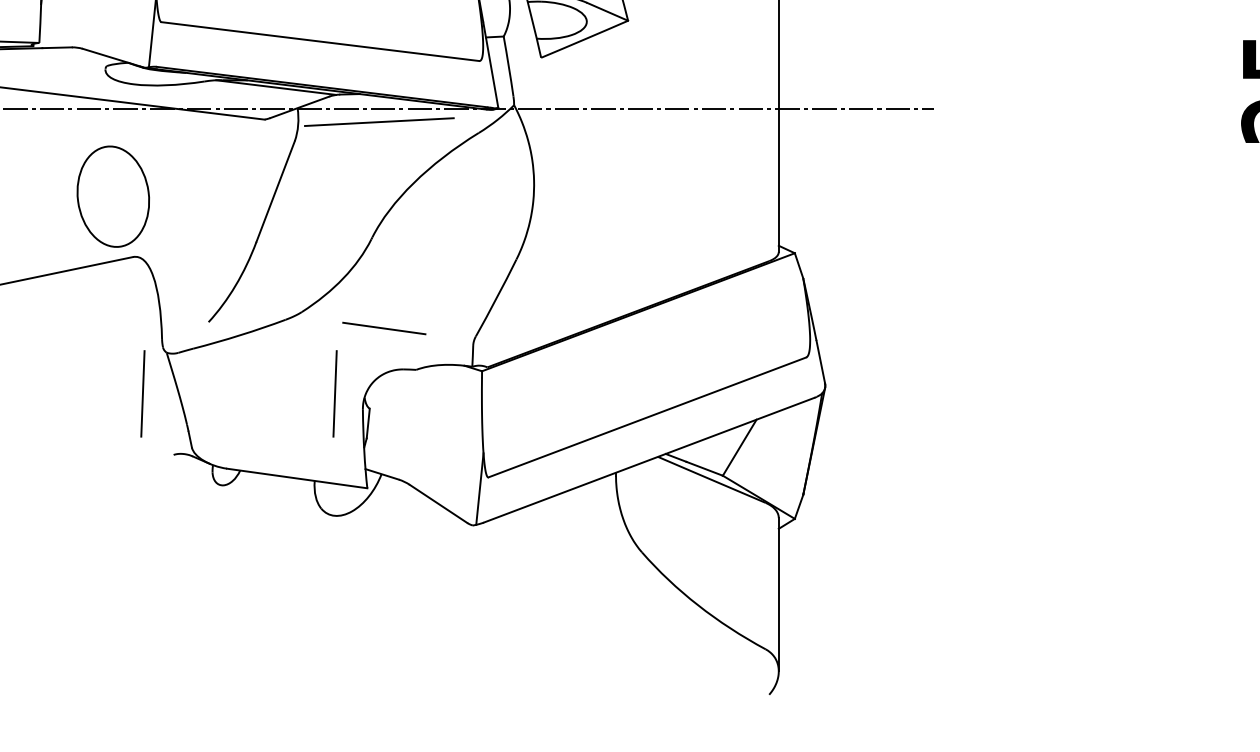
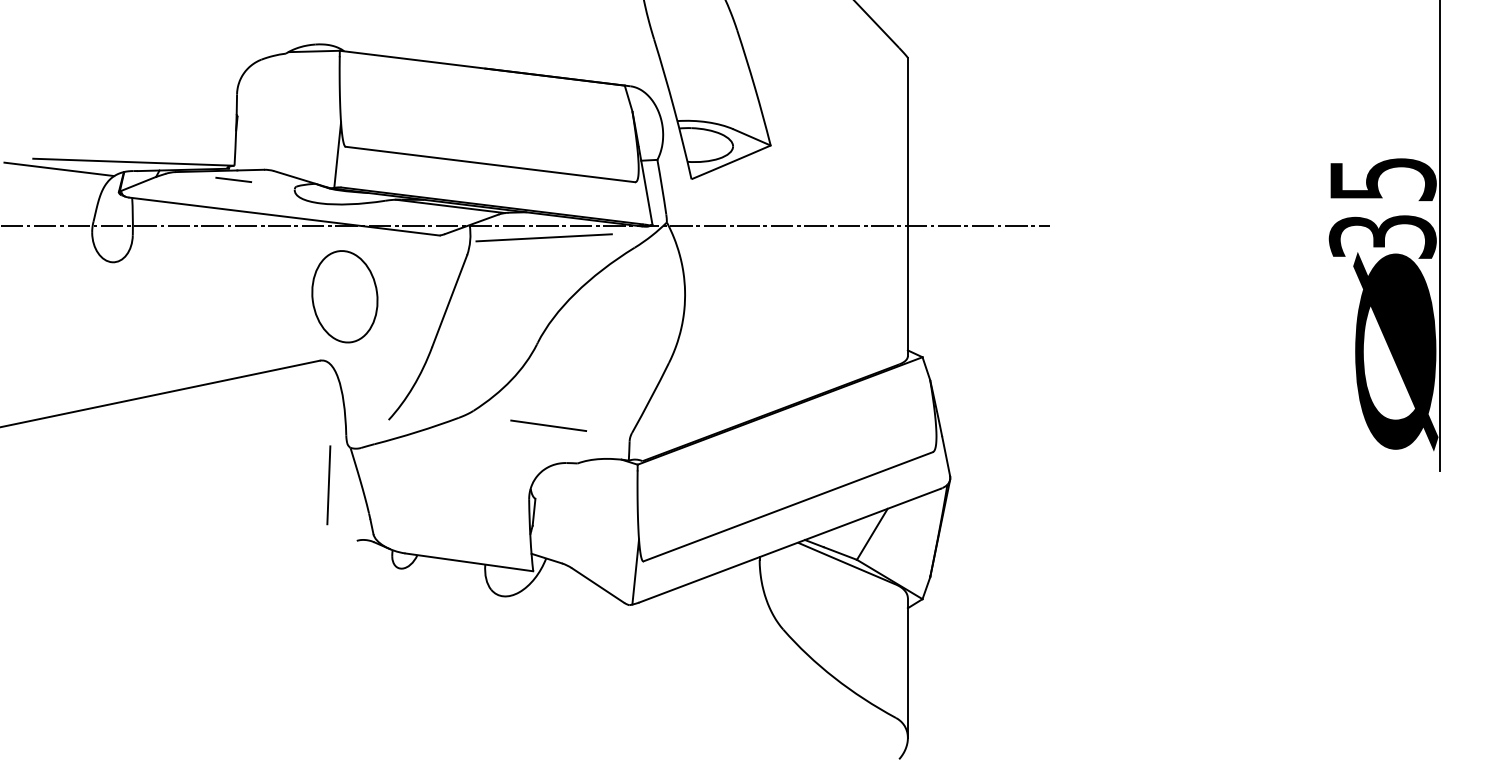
line: (38, 58) -> (233, 179), added
part: (112, 196) -> (344, 296), moved
line: (334, 394) -> (503, 485), removed

